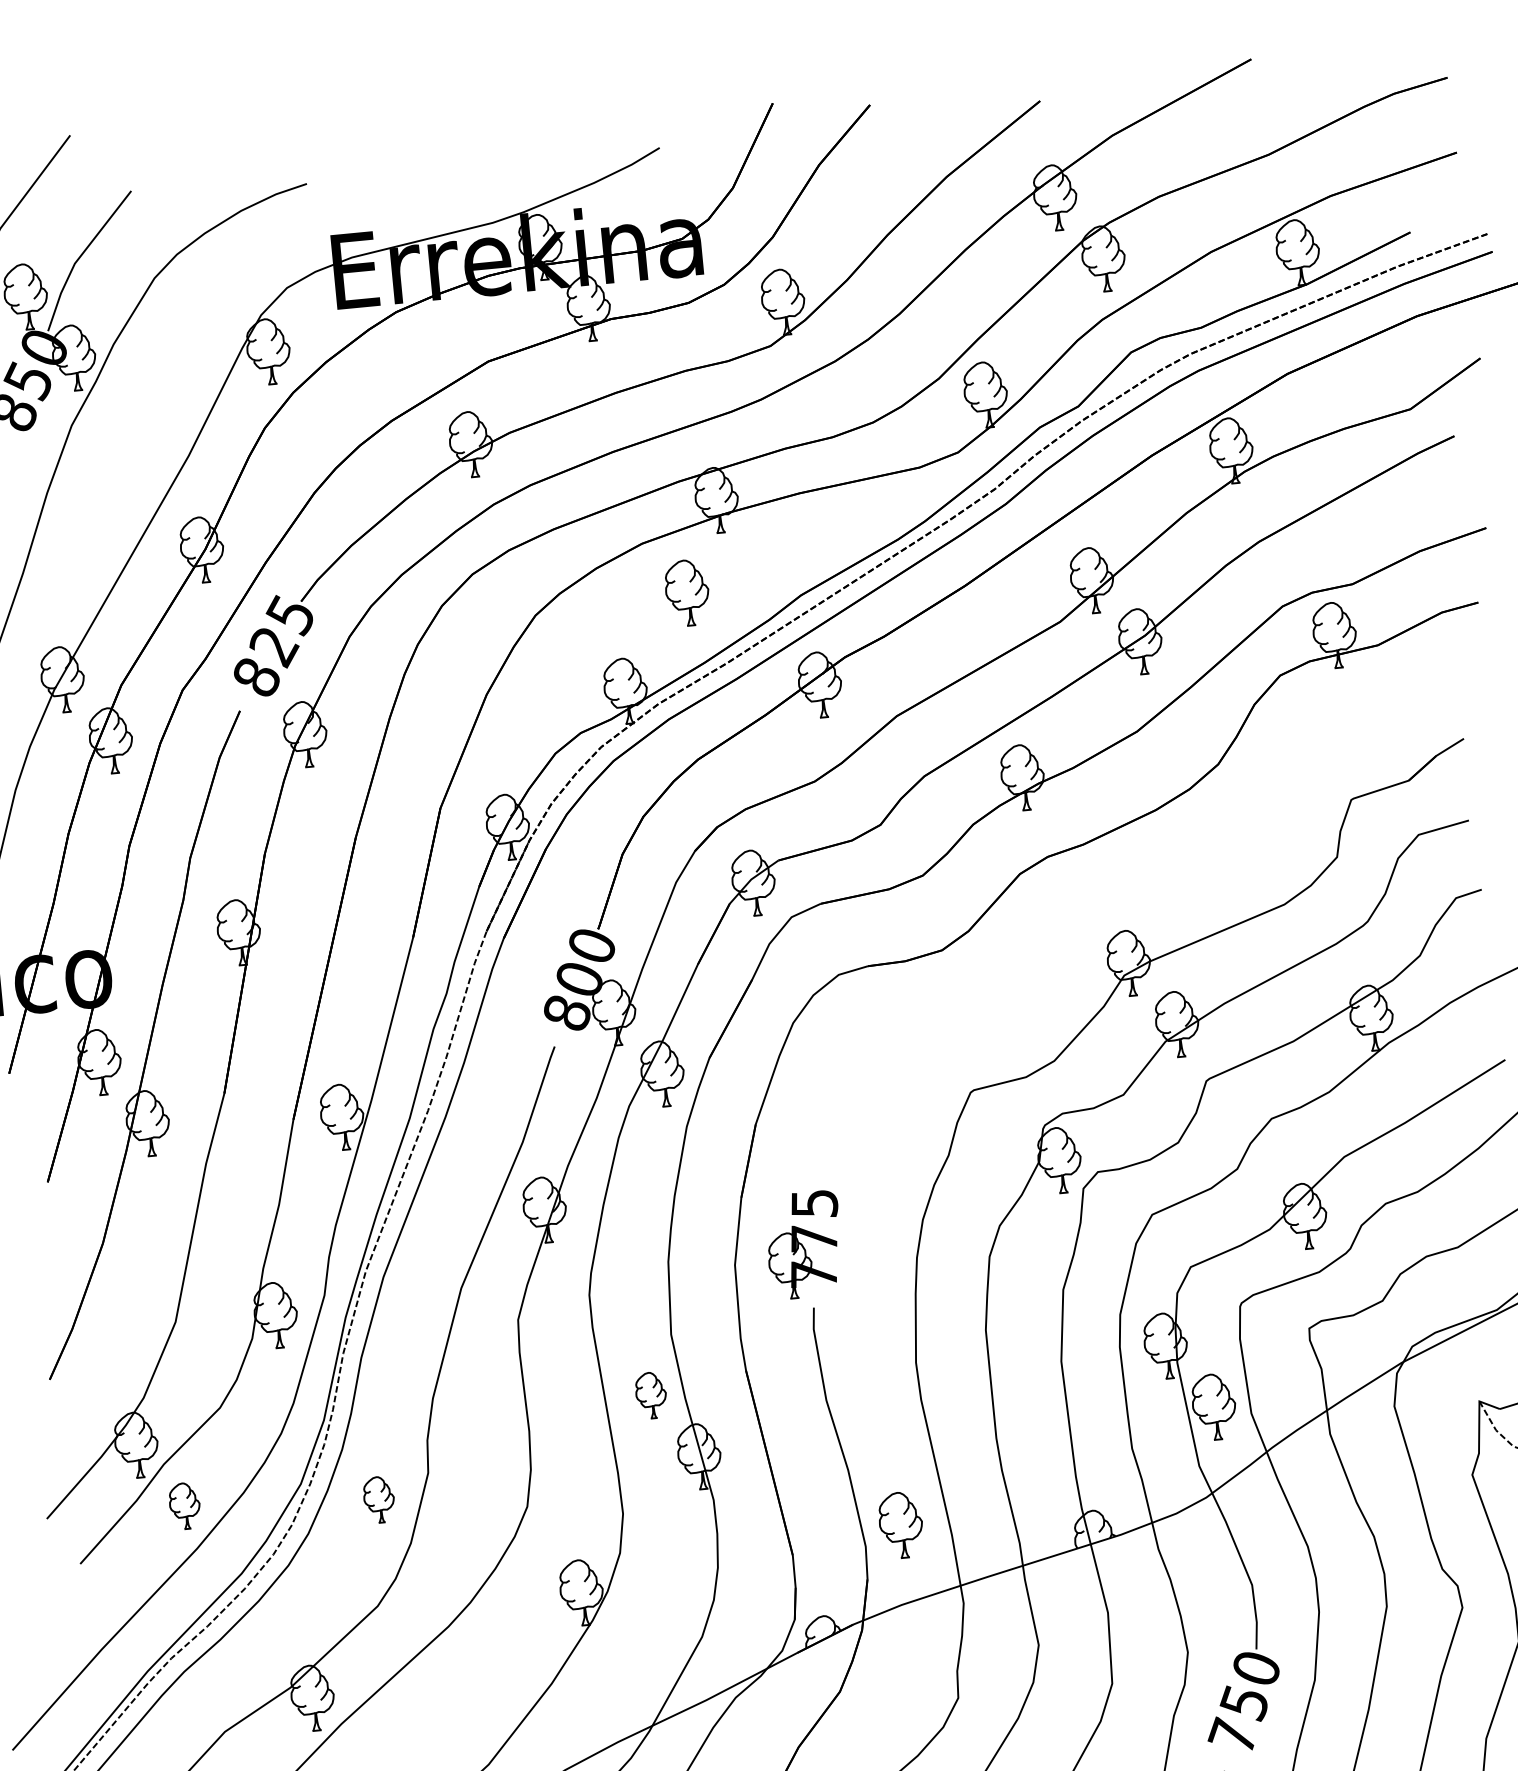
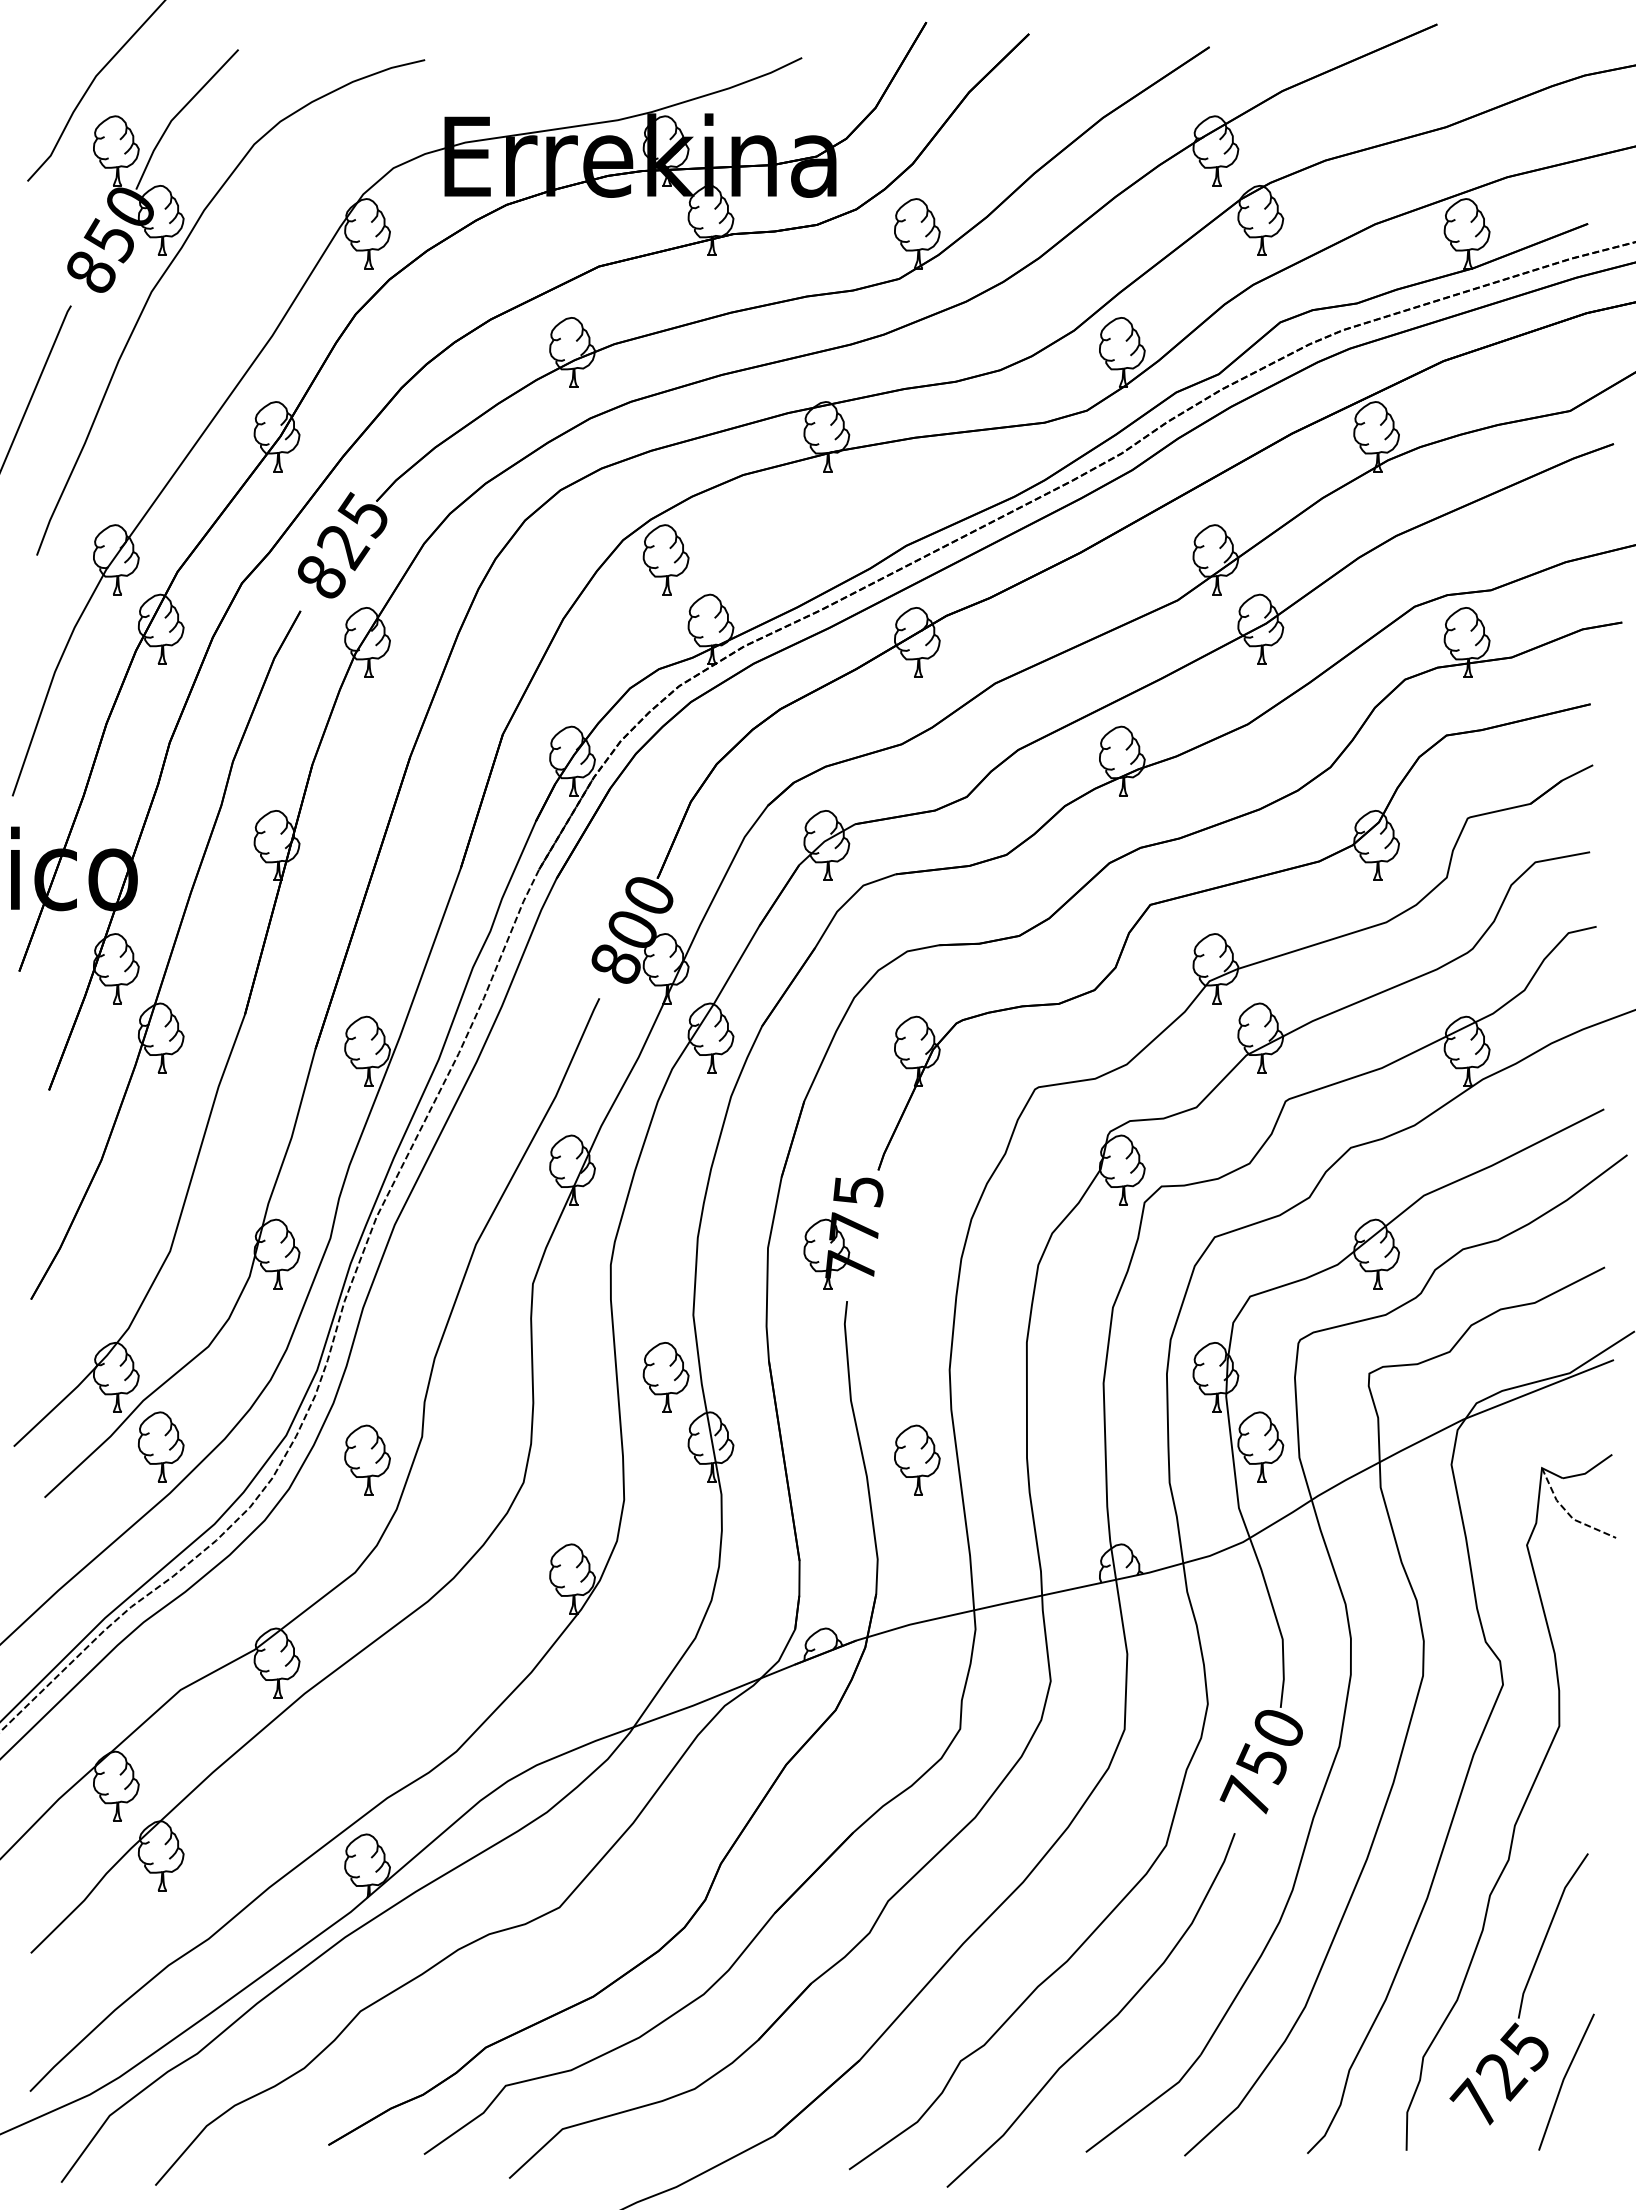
part: (686, 592) -> (665, 559), moved
part: (1125, 887) -> (1219, 888), added
part: (650, 1395) -> (665, 1377), size x1.43
part: (379, 1499) -> (367, 1459), size x1.43
part: (185, 1505) -> (161, 1446), size x1.43
part: (901, 1524) -> (917, 1459), moved

